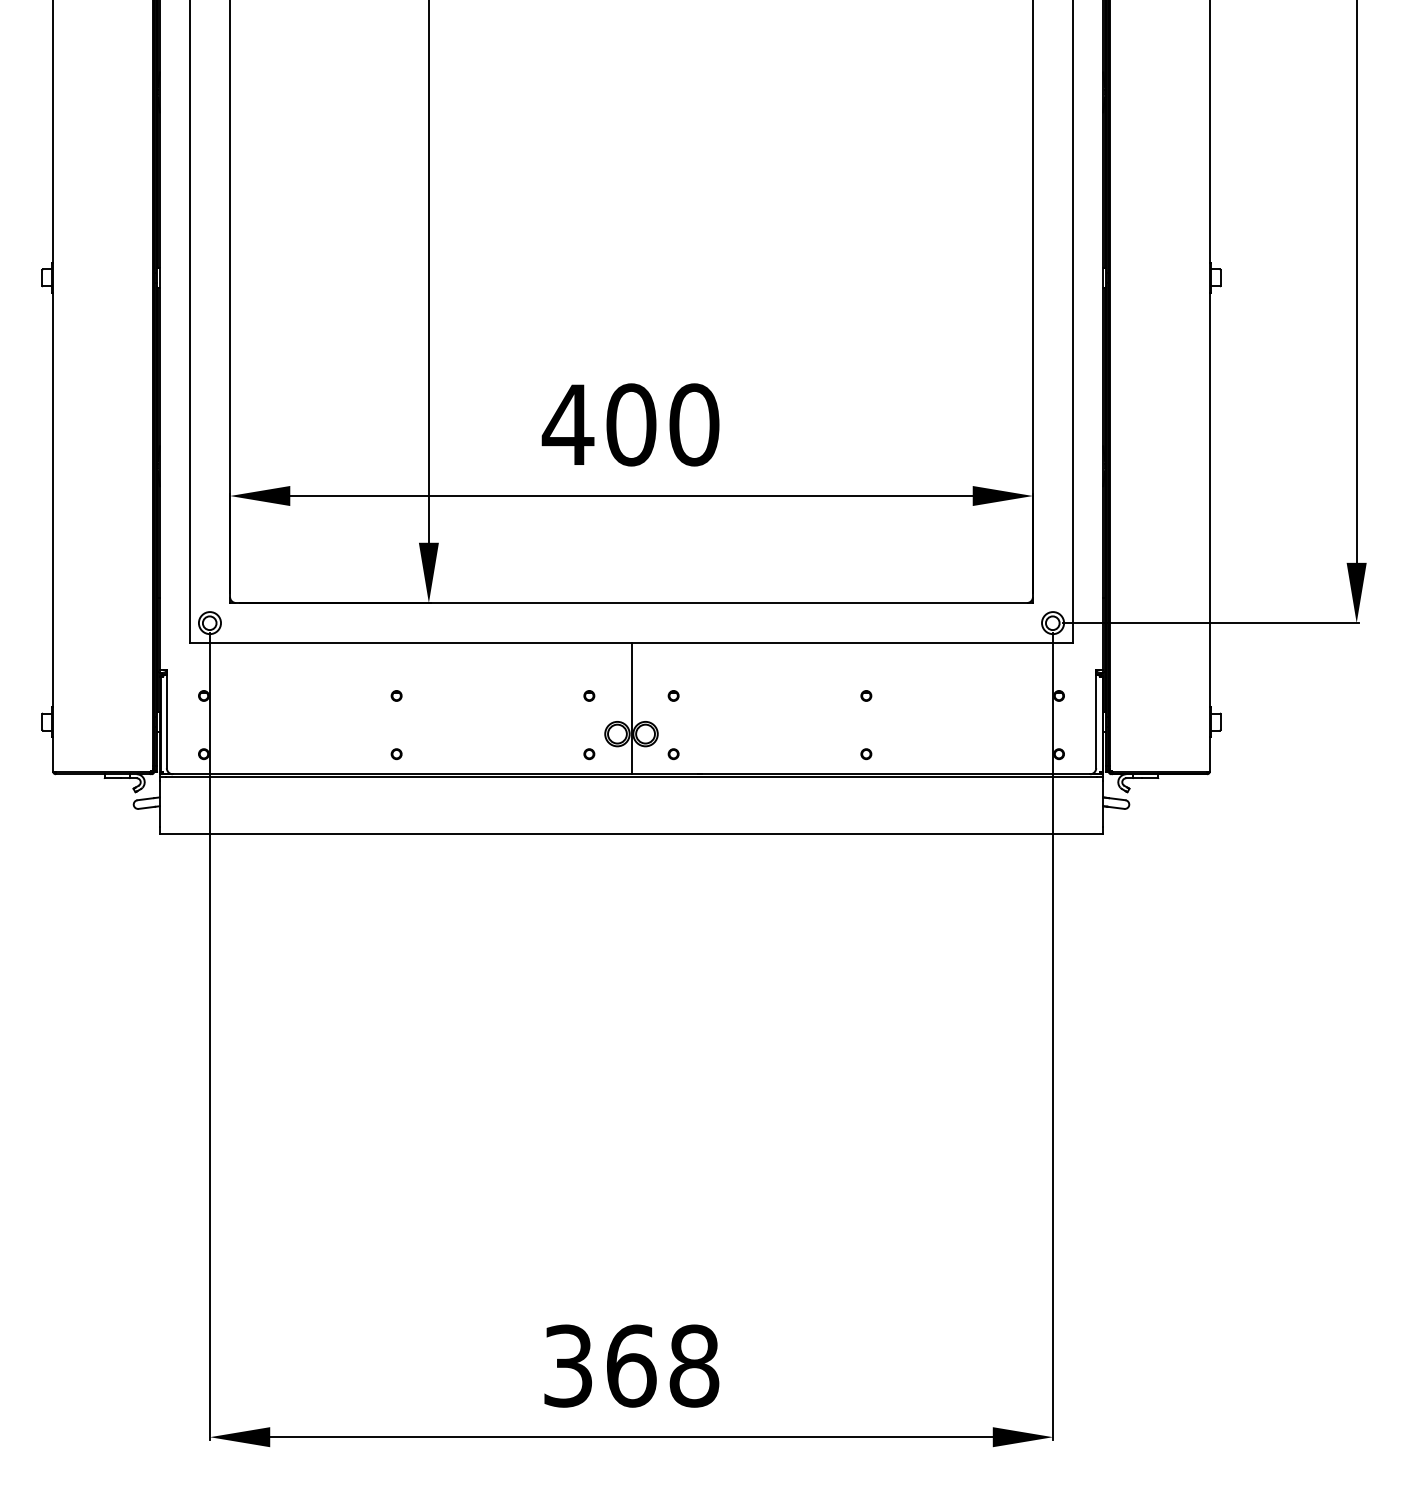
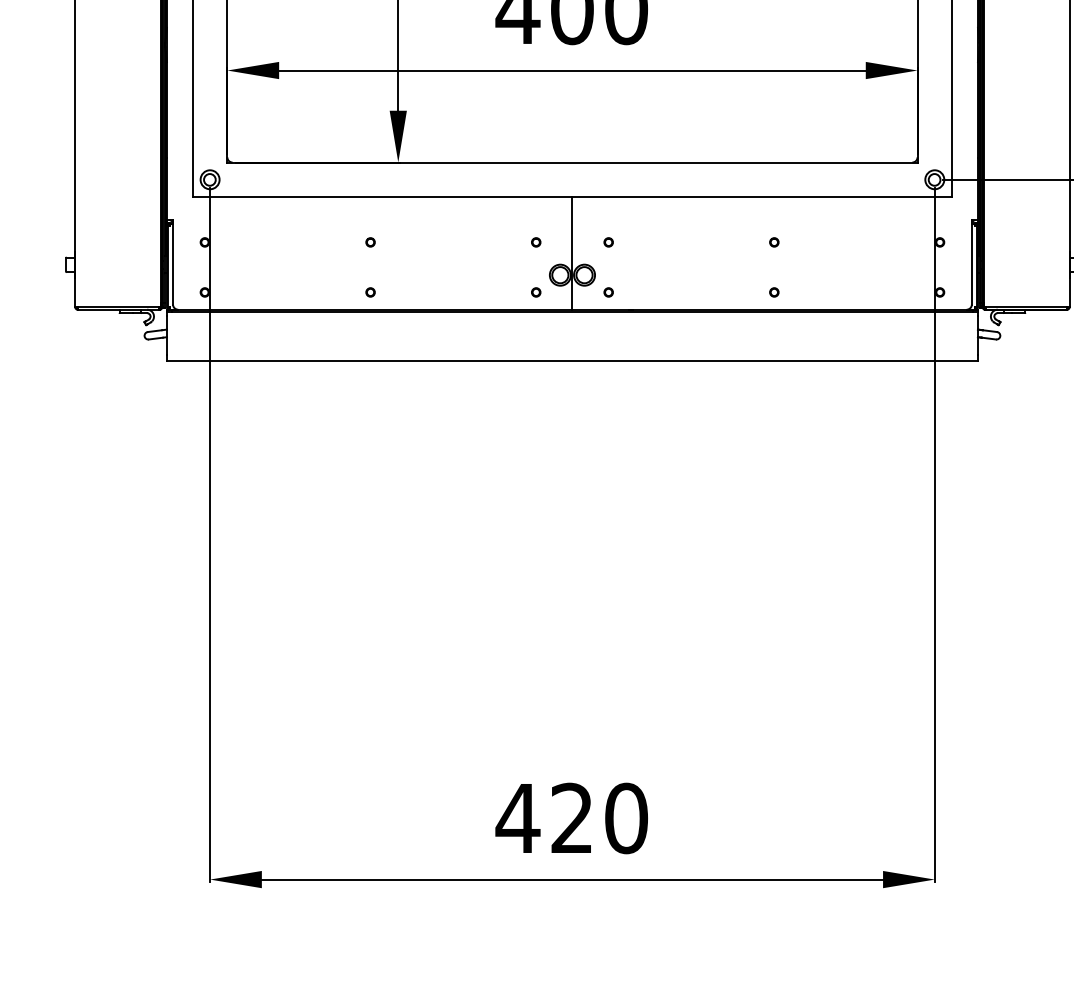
text: (630, 1365) -> (571, 817), 368 -> 420

